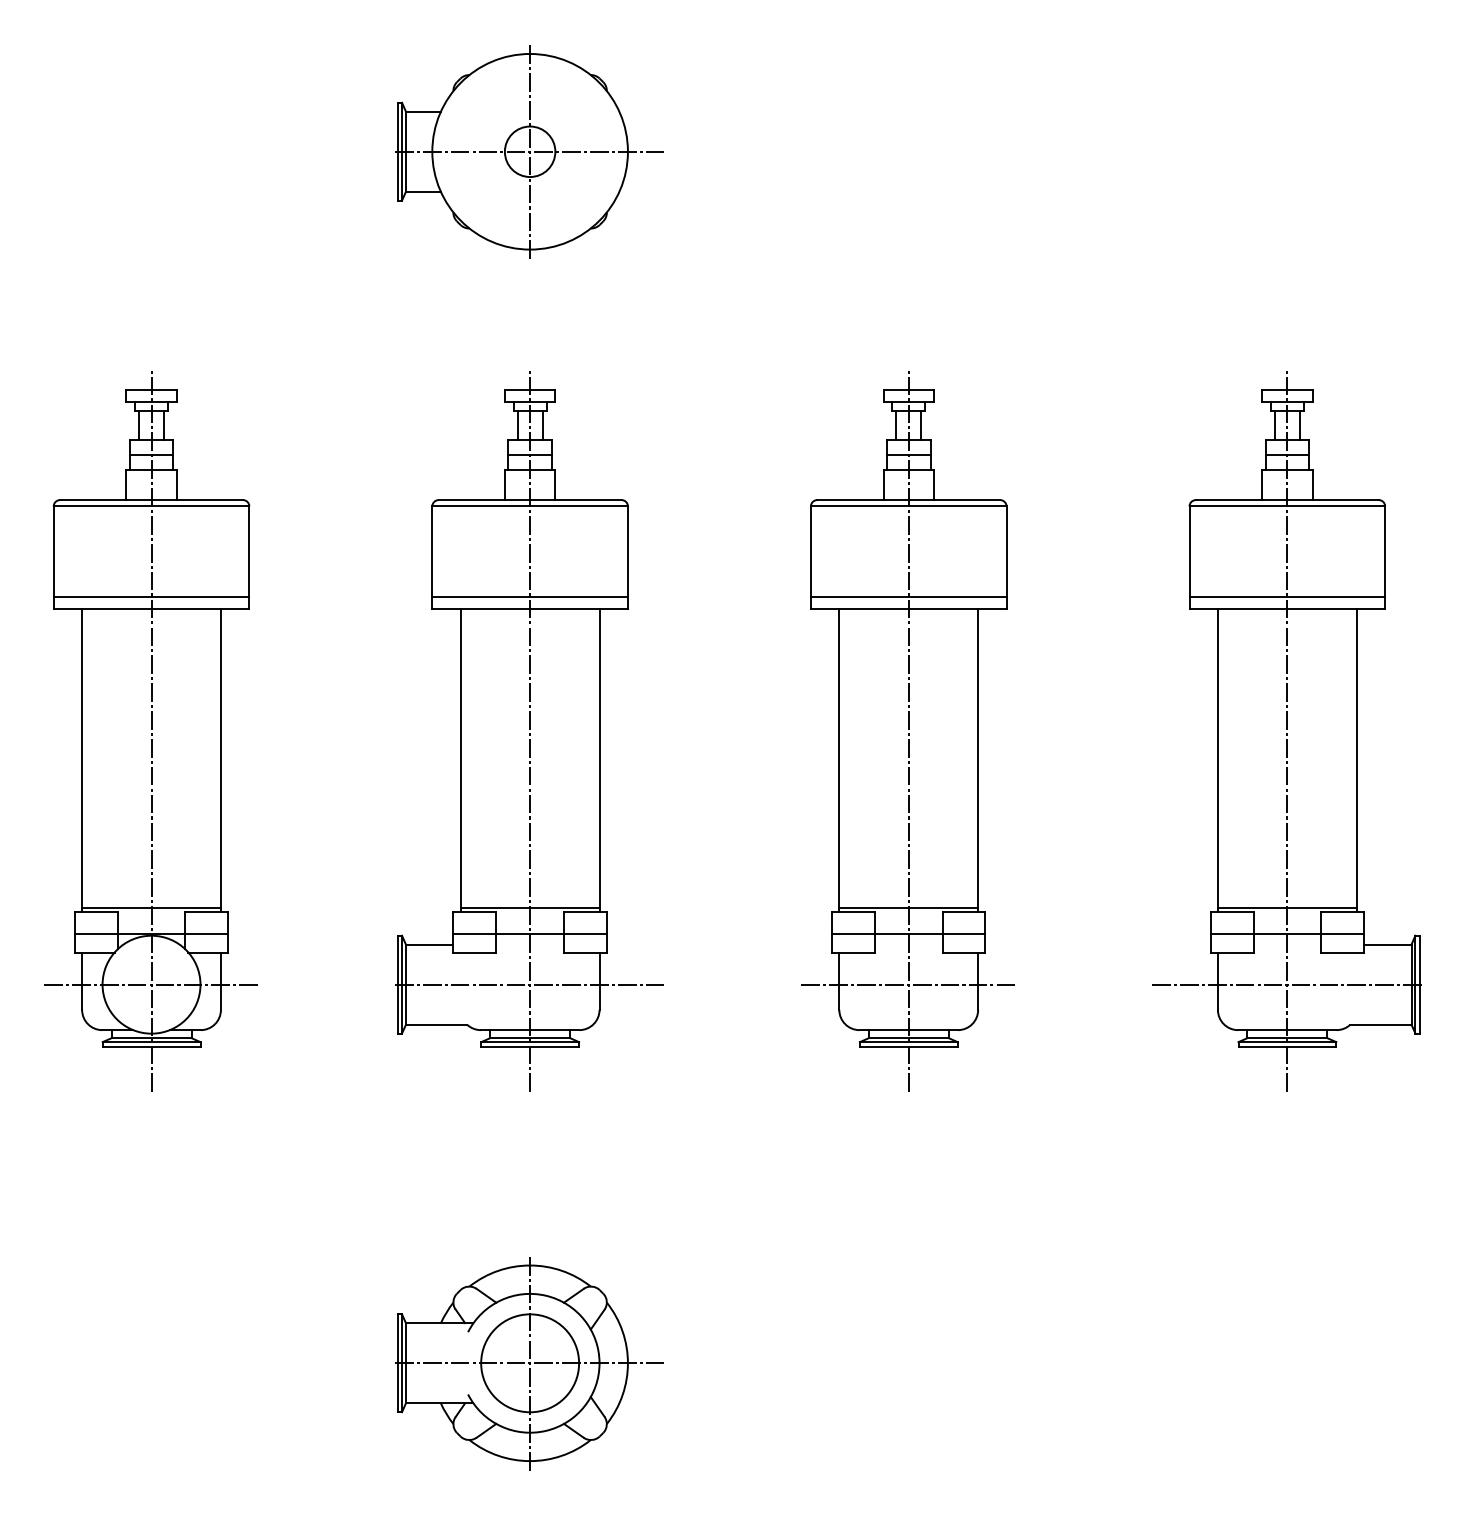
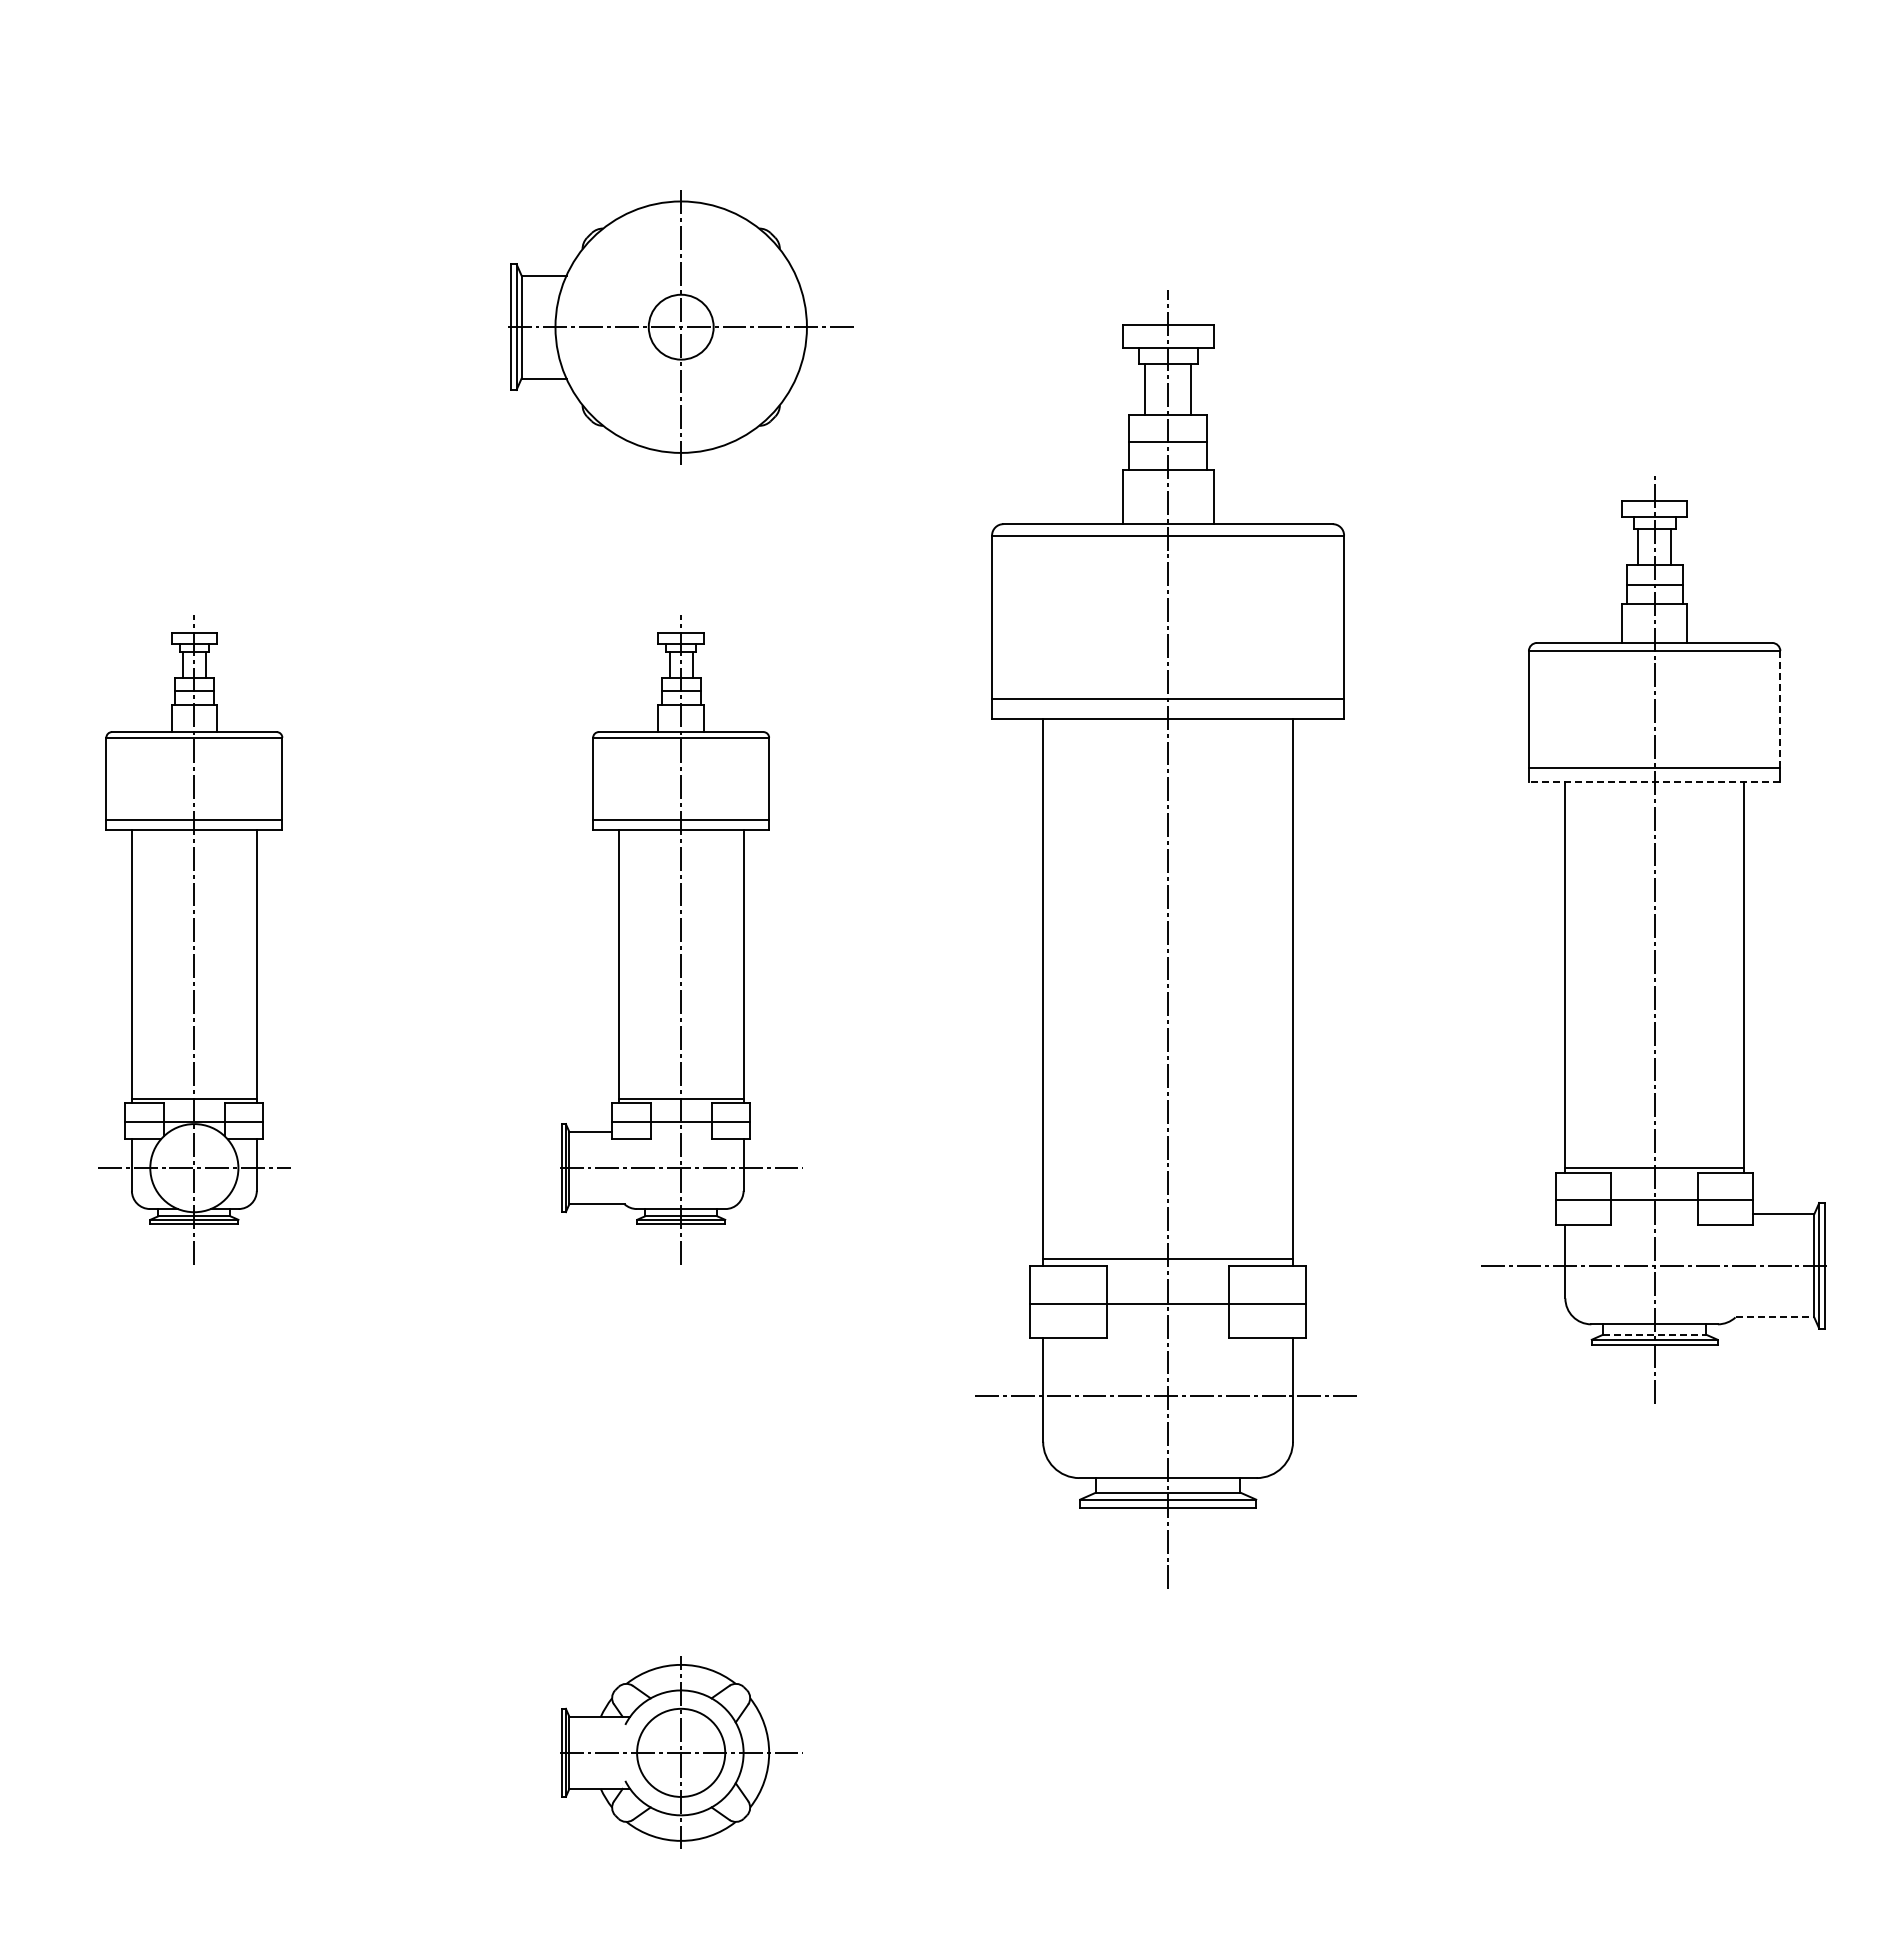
part: (529, 152) -> (680, 327), moved
line: (1385, 551) -> (1780, 708), solid -> dashed
line: (1287, 608) -> (1654, 782), solid -> dashed
part: (150, 730) -> (193, 939), size x0.7
part: (529, 730) -> (680, 939), size x0.7
part: (908, 730) -> (1167, 939), size x1.4
line: (1381, 1024) -> (1775, 1317), solid -> dashed
line: (1287, 1038) -> (1654, 1334), solid -> dashed
part: (529, 1363) -> (680, 1753), size x0.7

